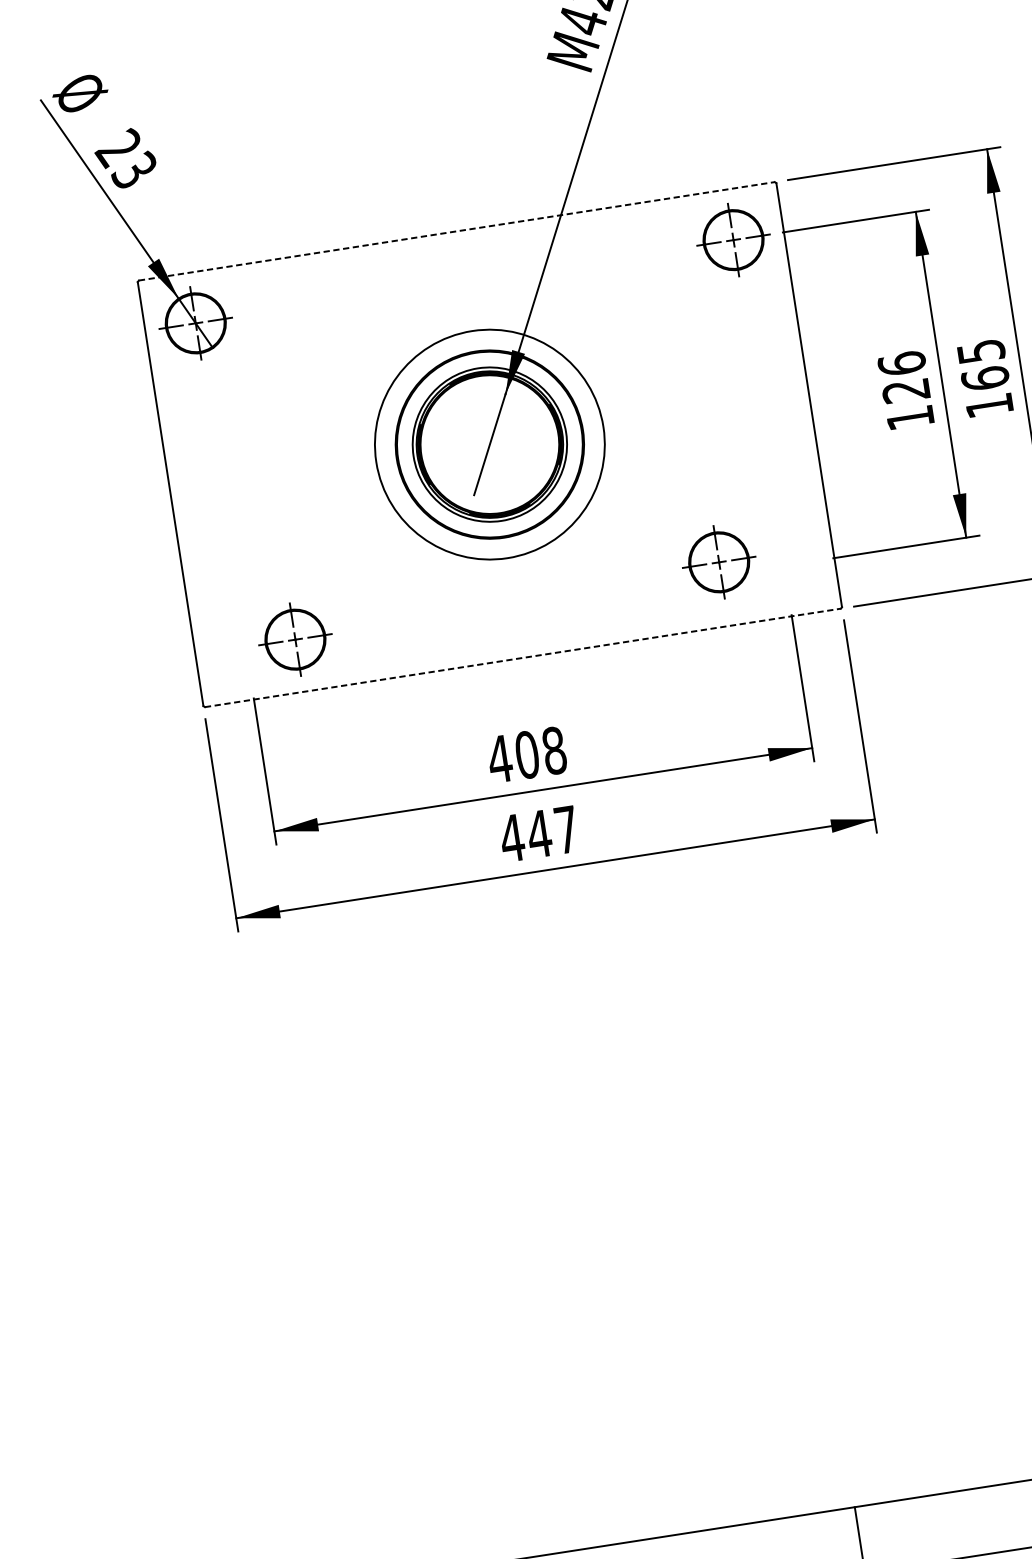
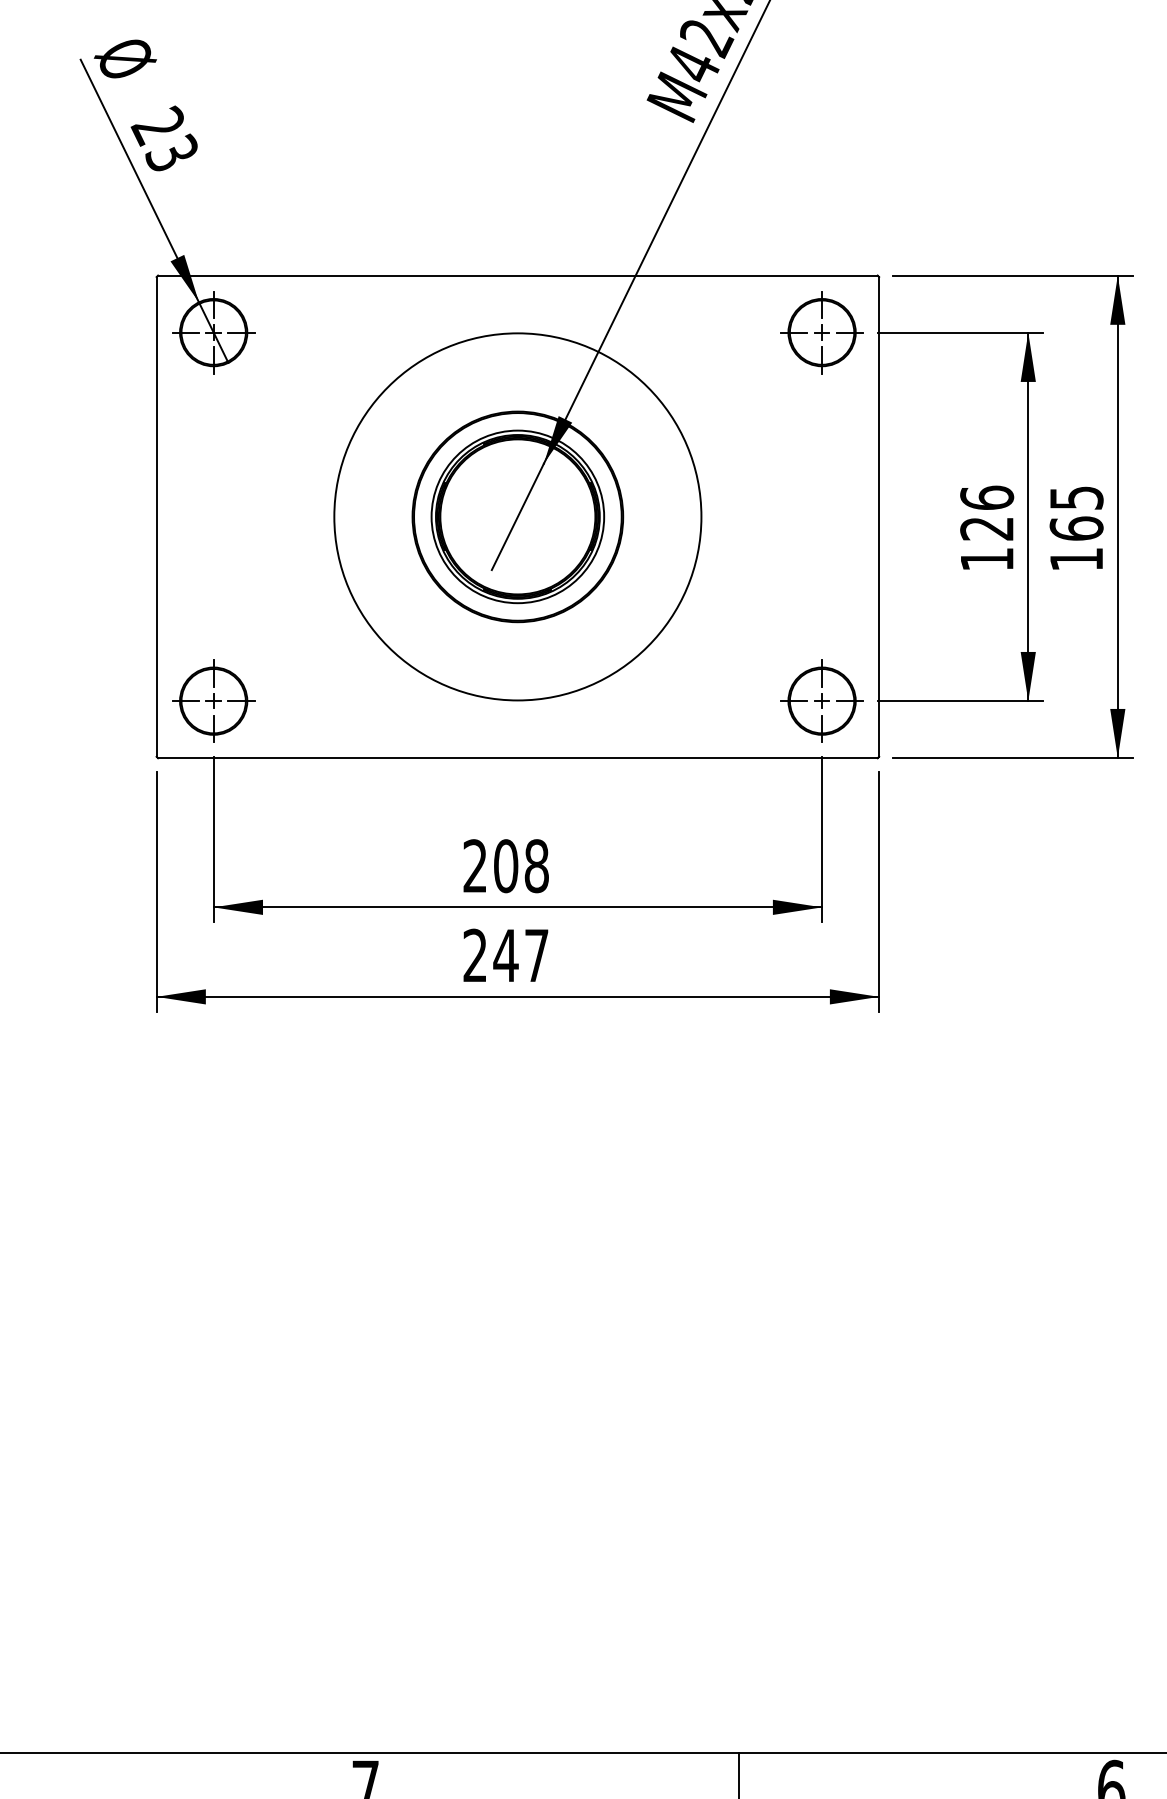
line: (456, 231) -> (517, 275), dashed -> solid
circle: (489, 444) -> (517, 516), size x1.43
part: (718, 561) -> (821, 700), moved
part: (295, 639) -> (213, 700), moved
line: (522, 658) -> (517, 758), dashed -> solid
text: (500, 758) -> (475, 865), 408 -> 208
text: (512, 837) -> (475, 954), 447 -> 247

